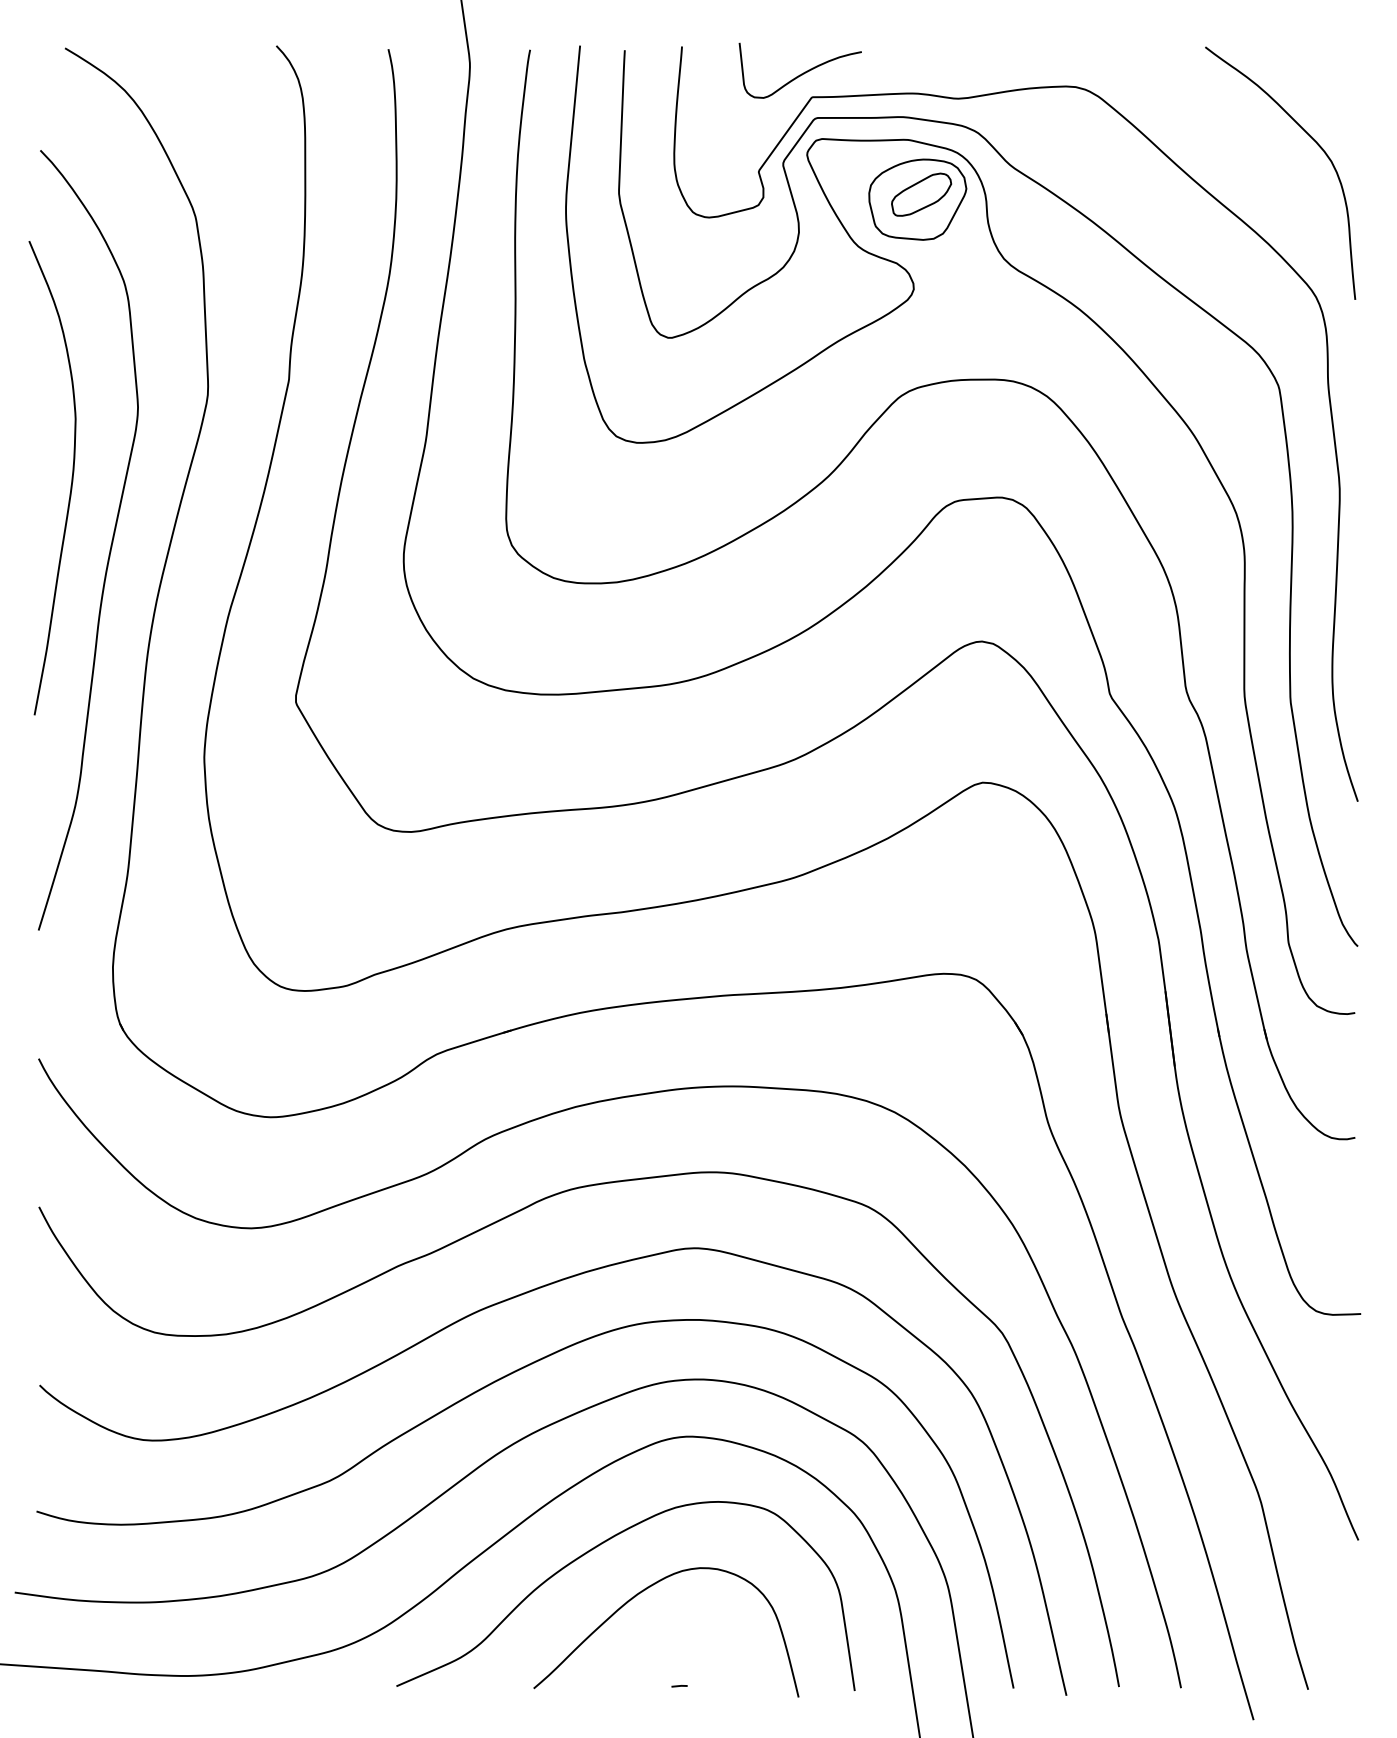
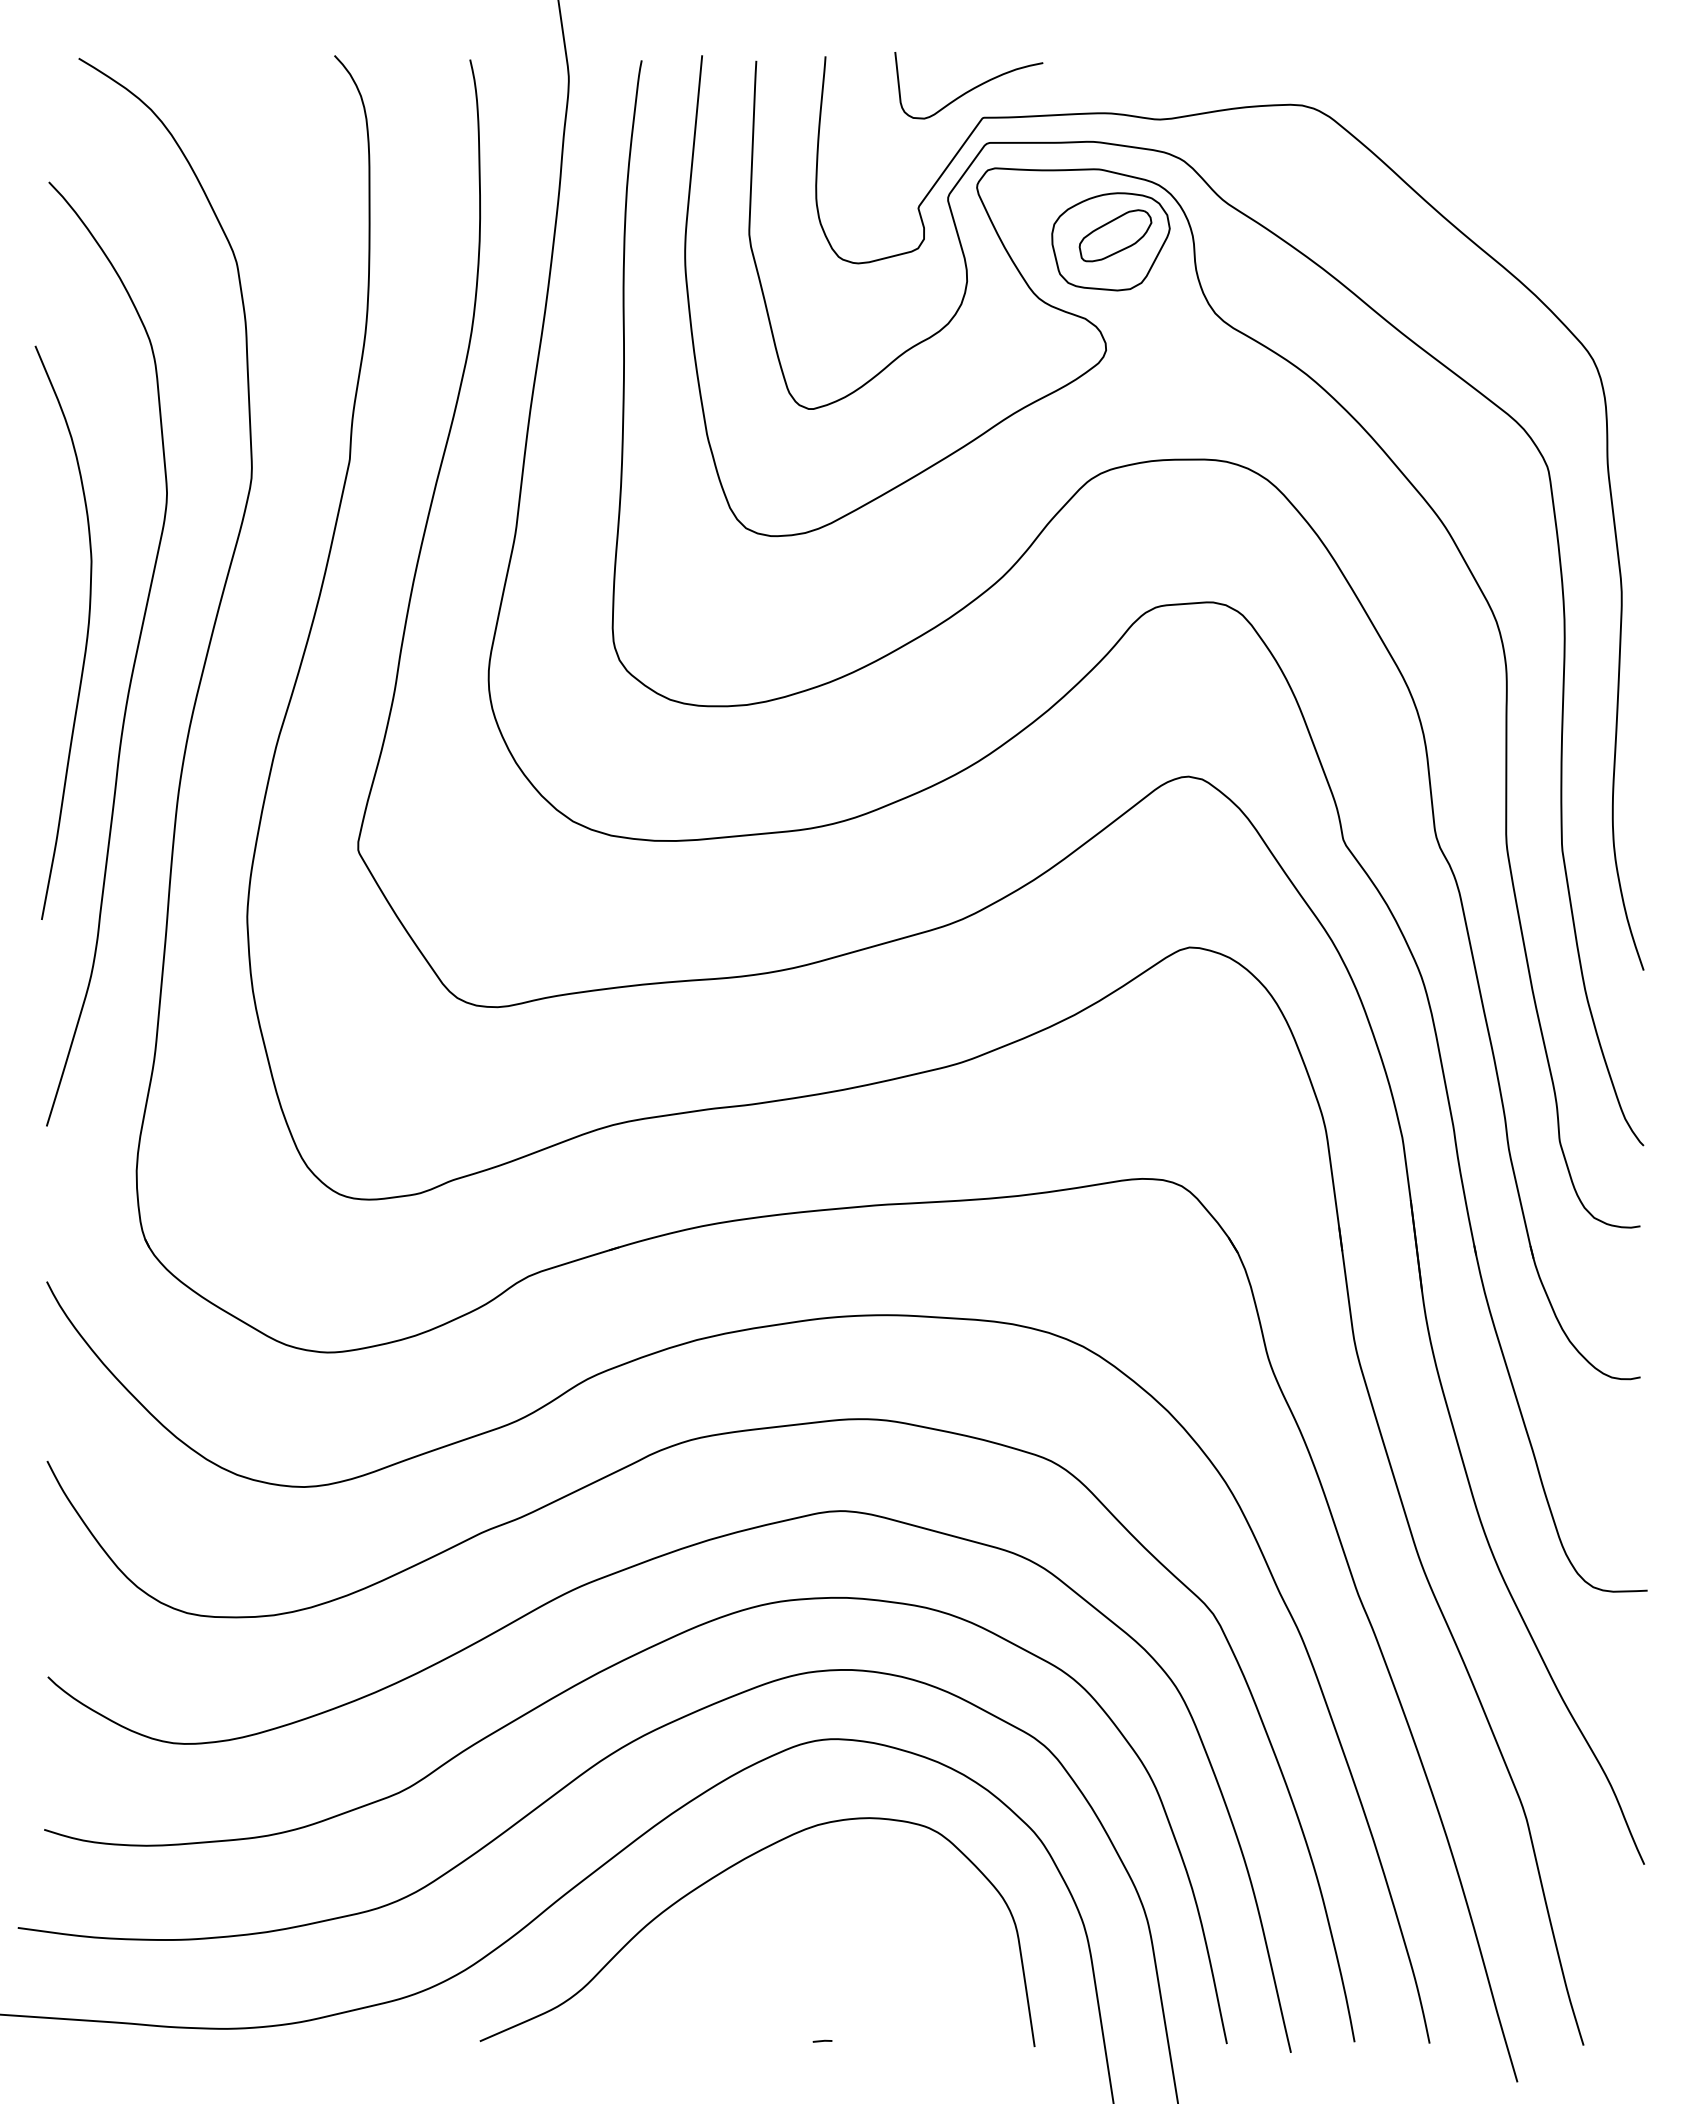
curve: (1313, 139) -> (1589, 169), removed
curve: (71, 478) -> (86, 633), moved
curve: (641, 1593) -> (776, 1928), removed

